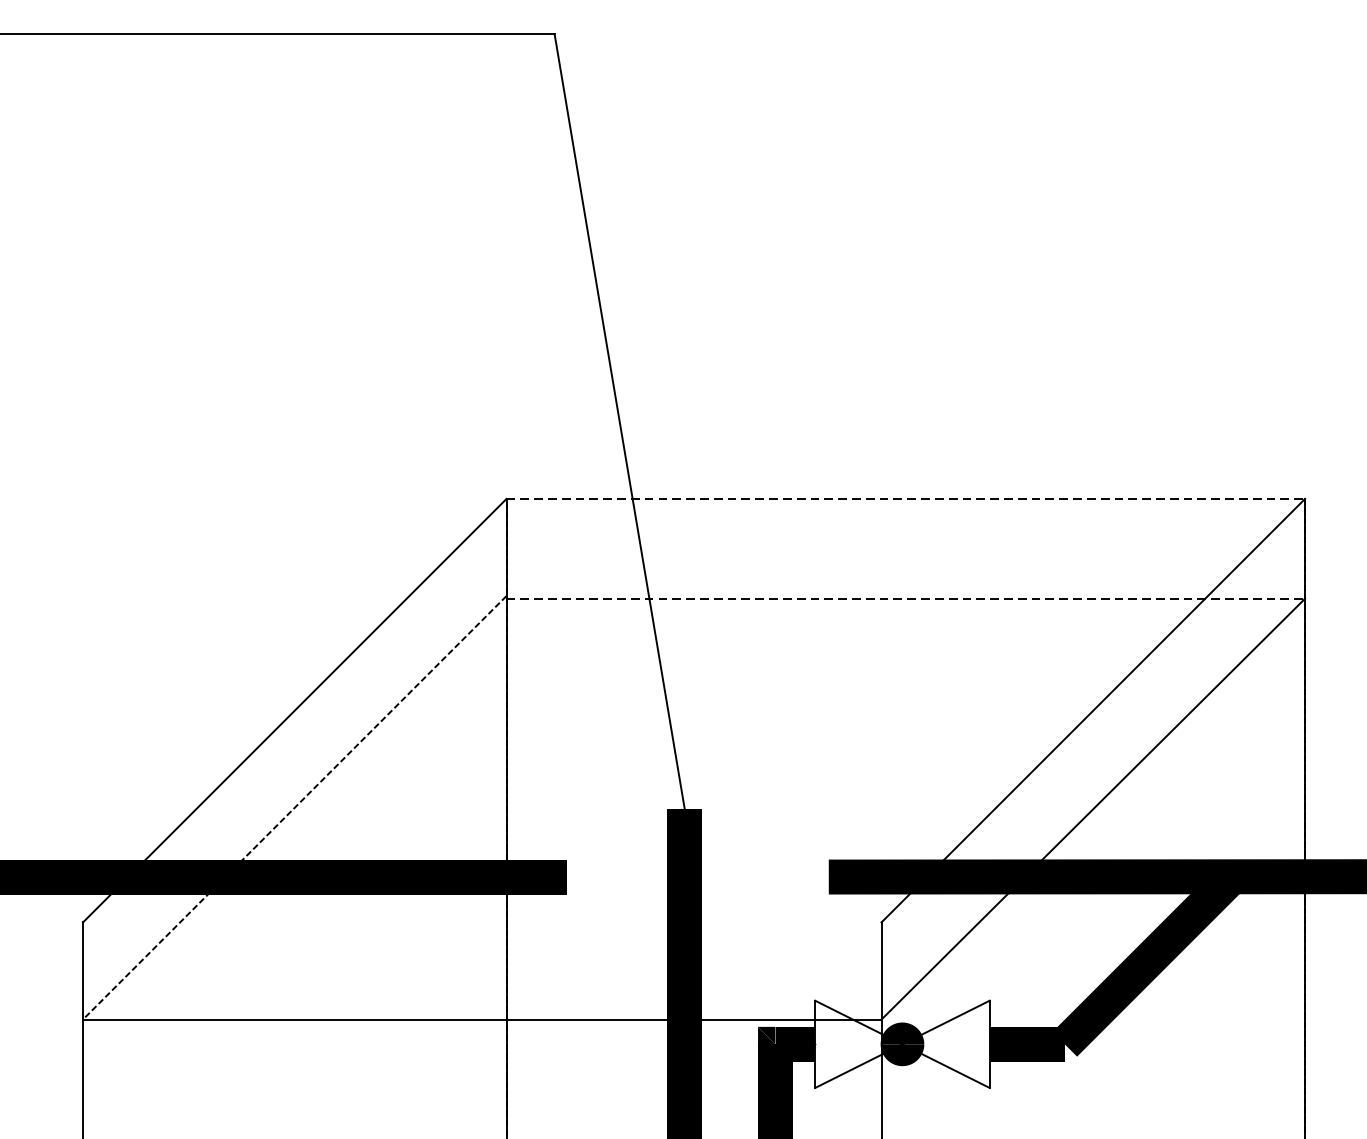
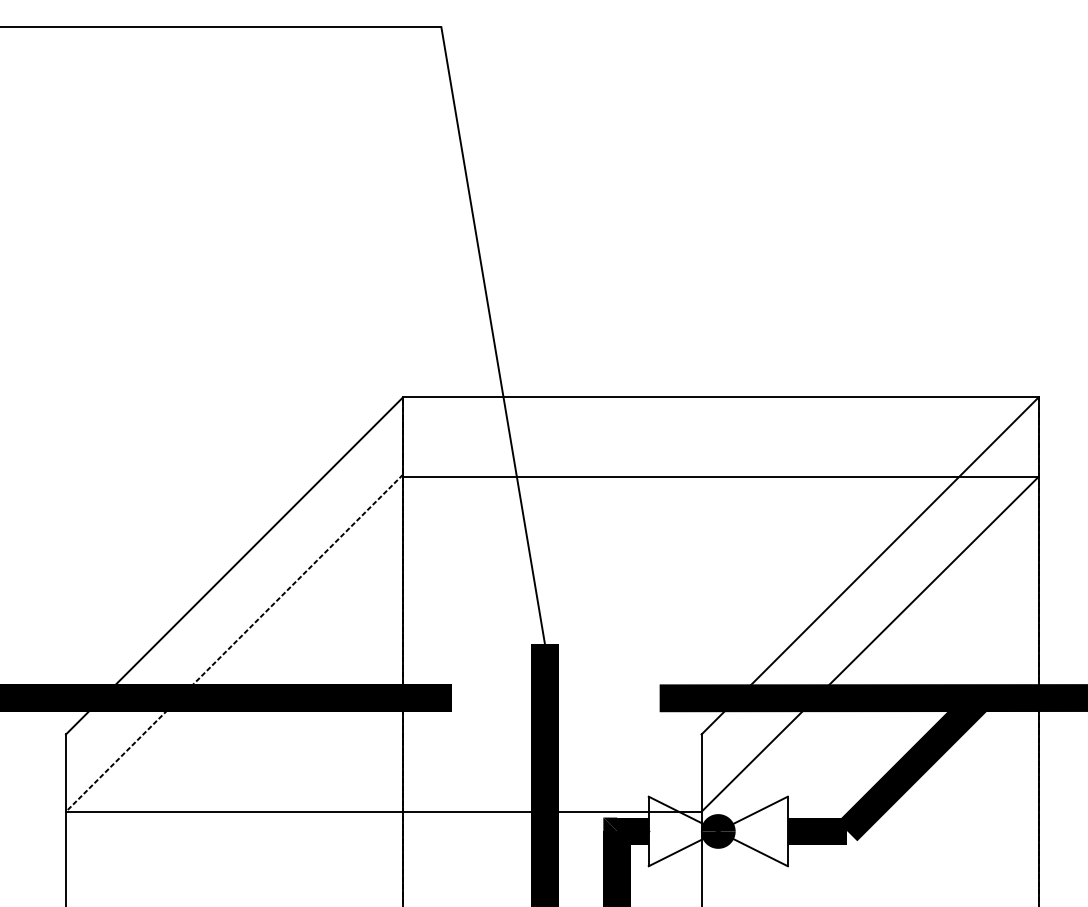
line: (905, 499) -> (720, 397), dashed -> solid
line: (905, 598) -> (720, 476), dashed -> solid

